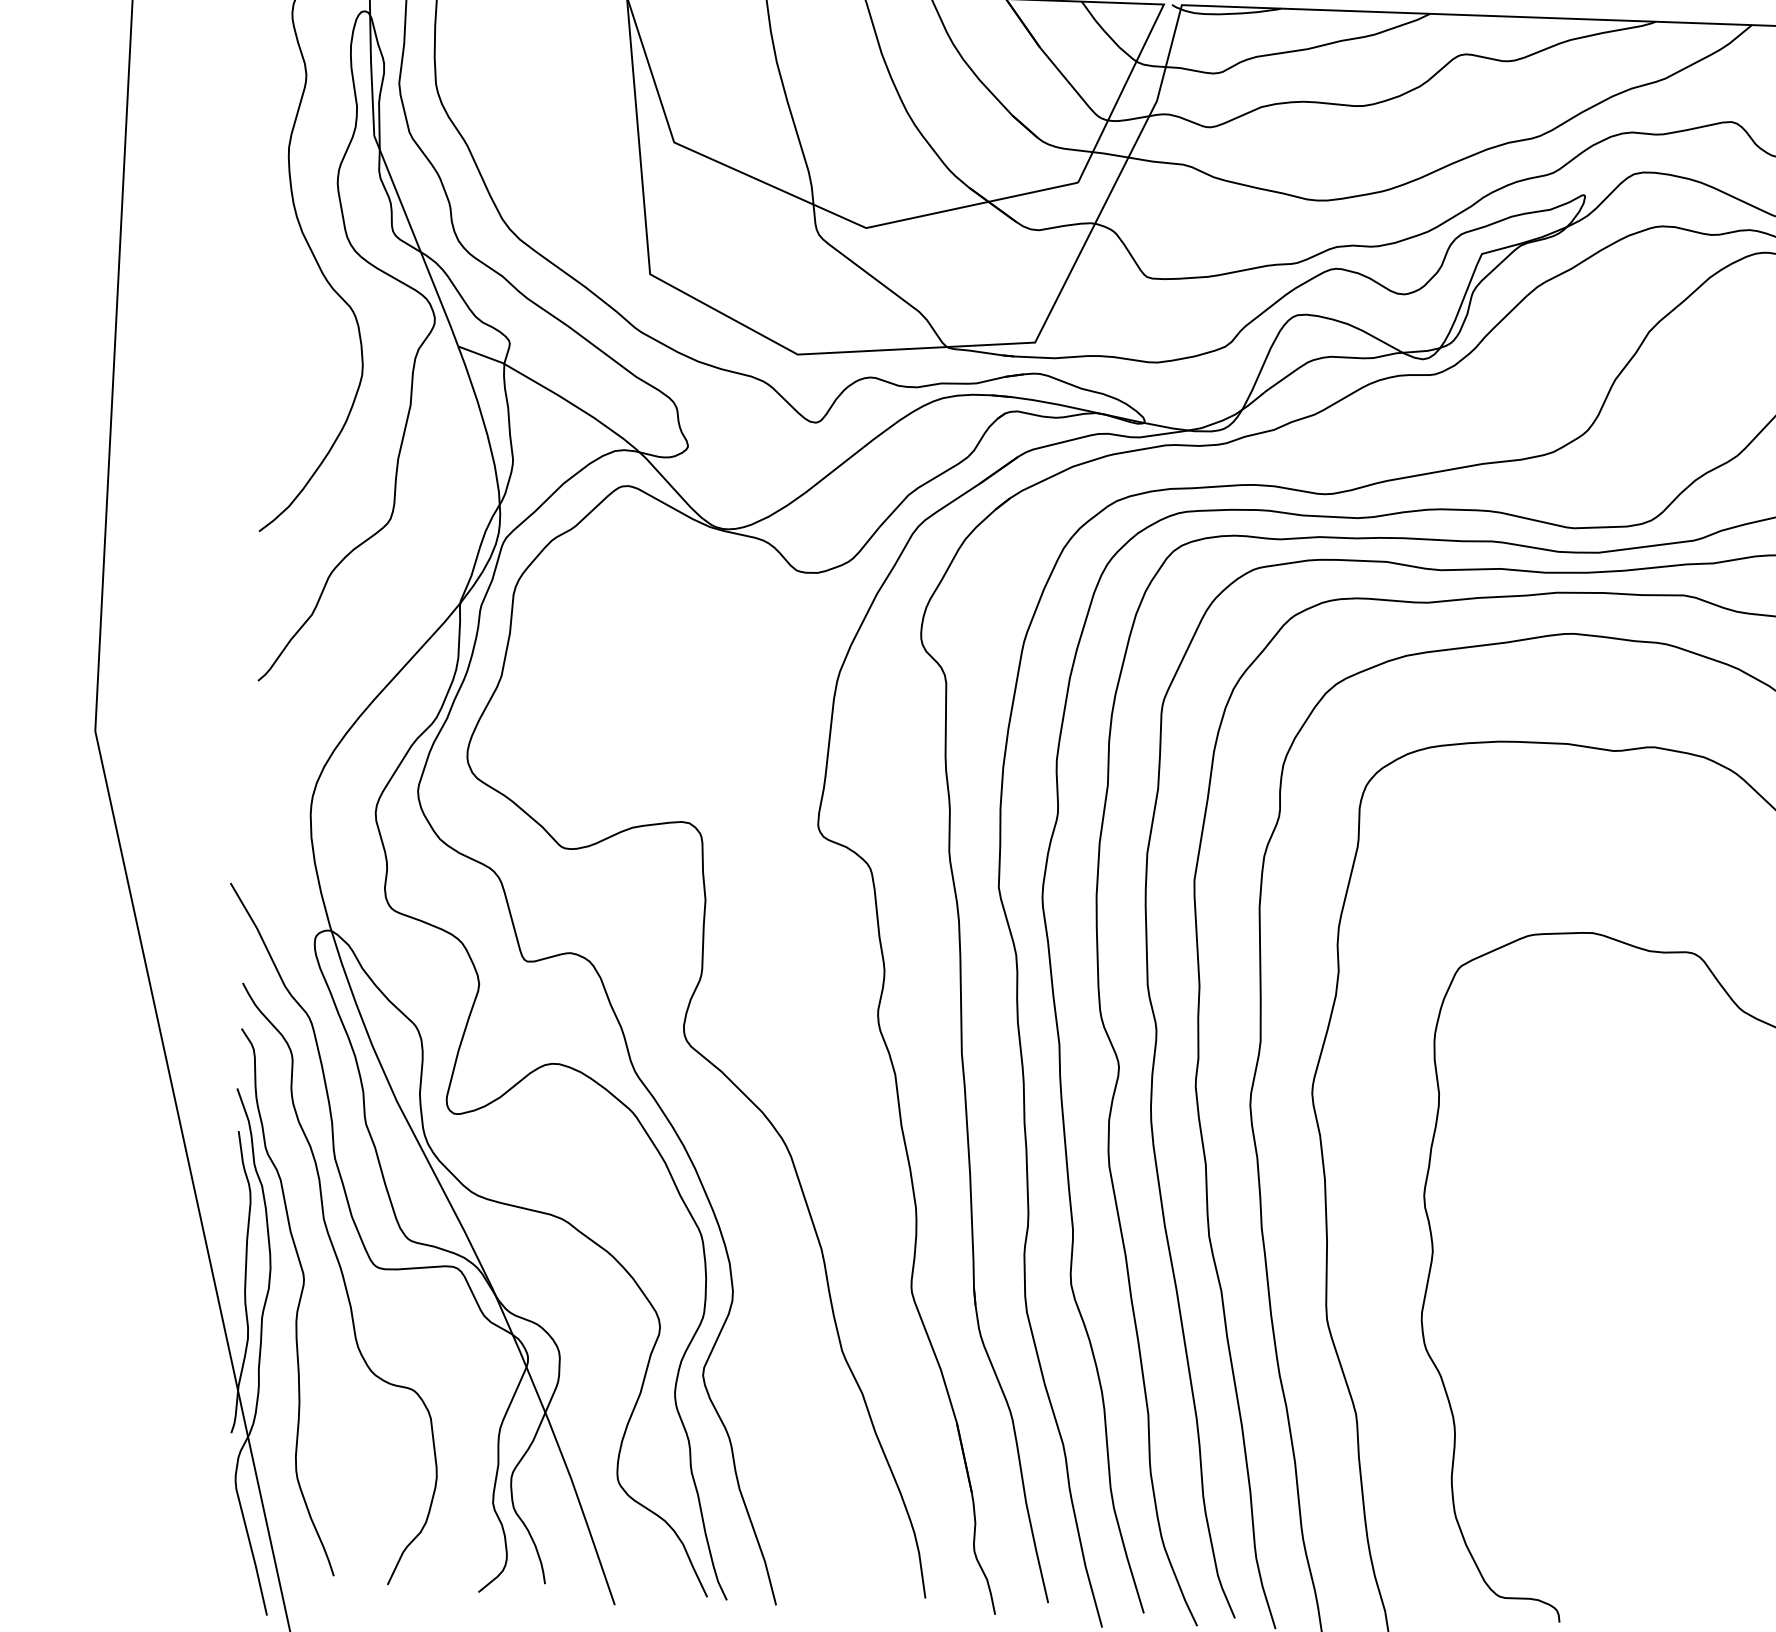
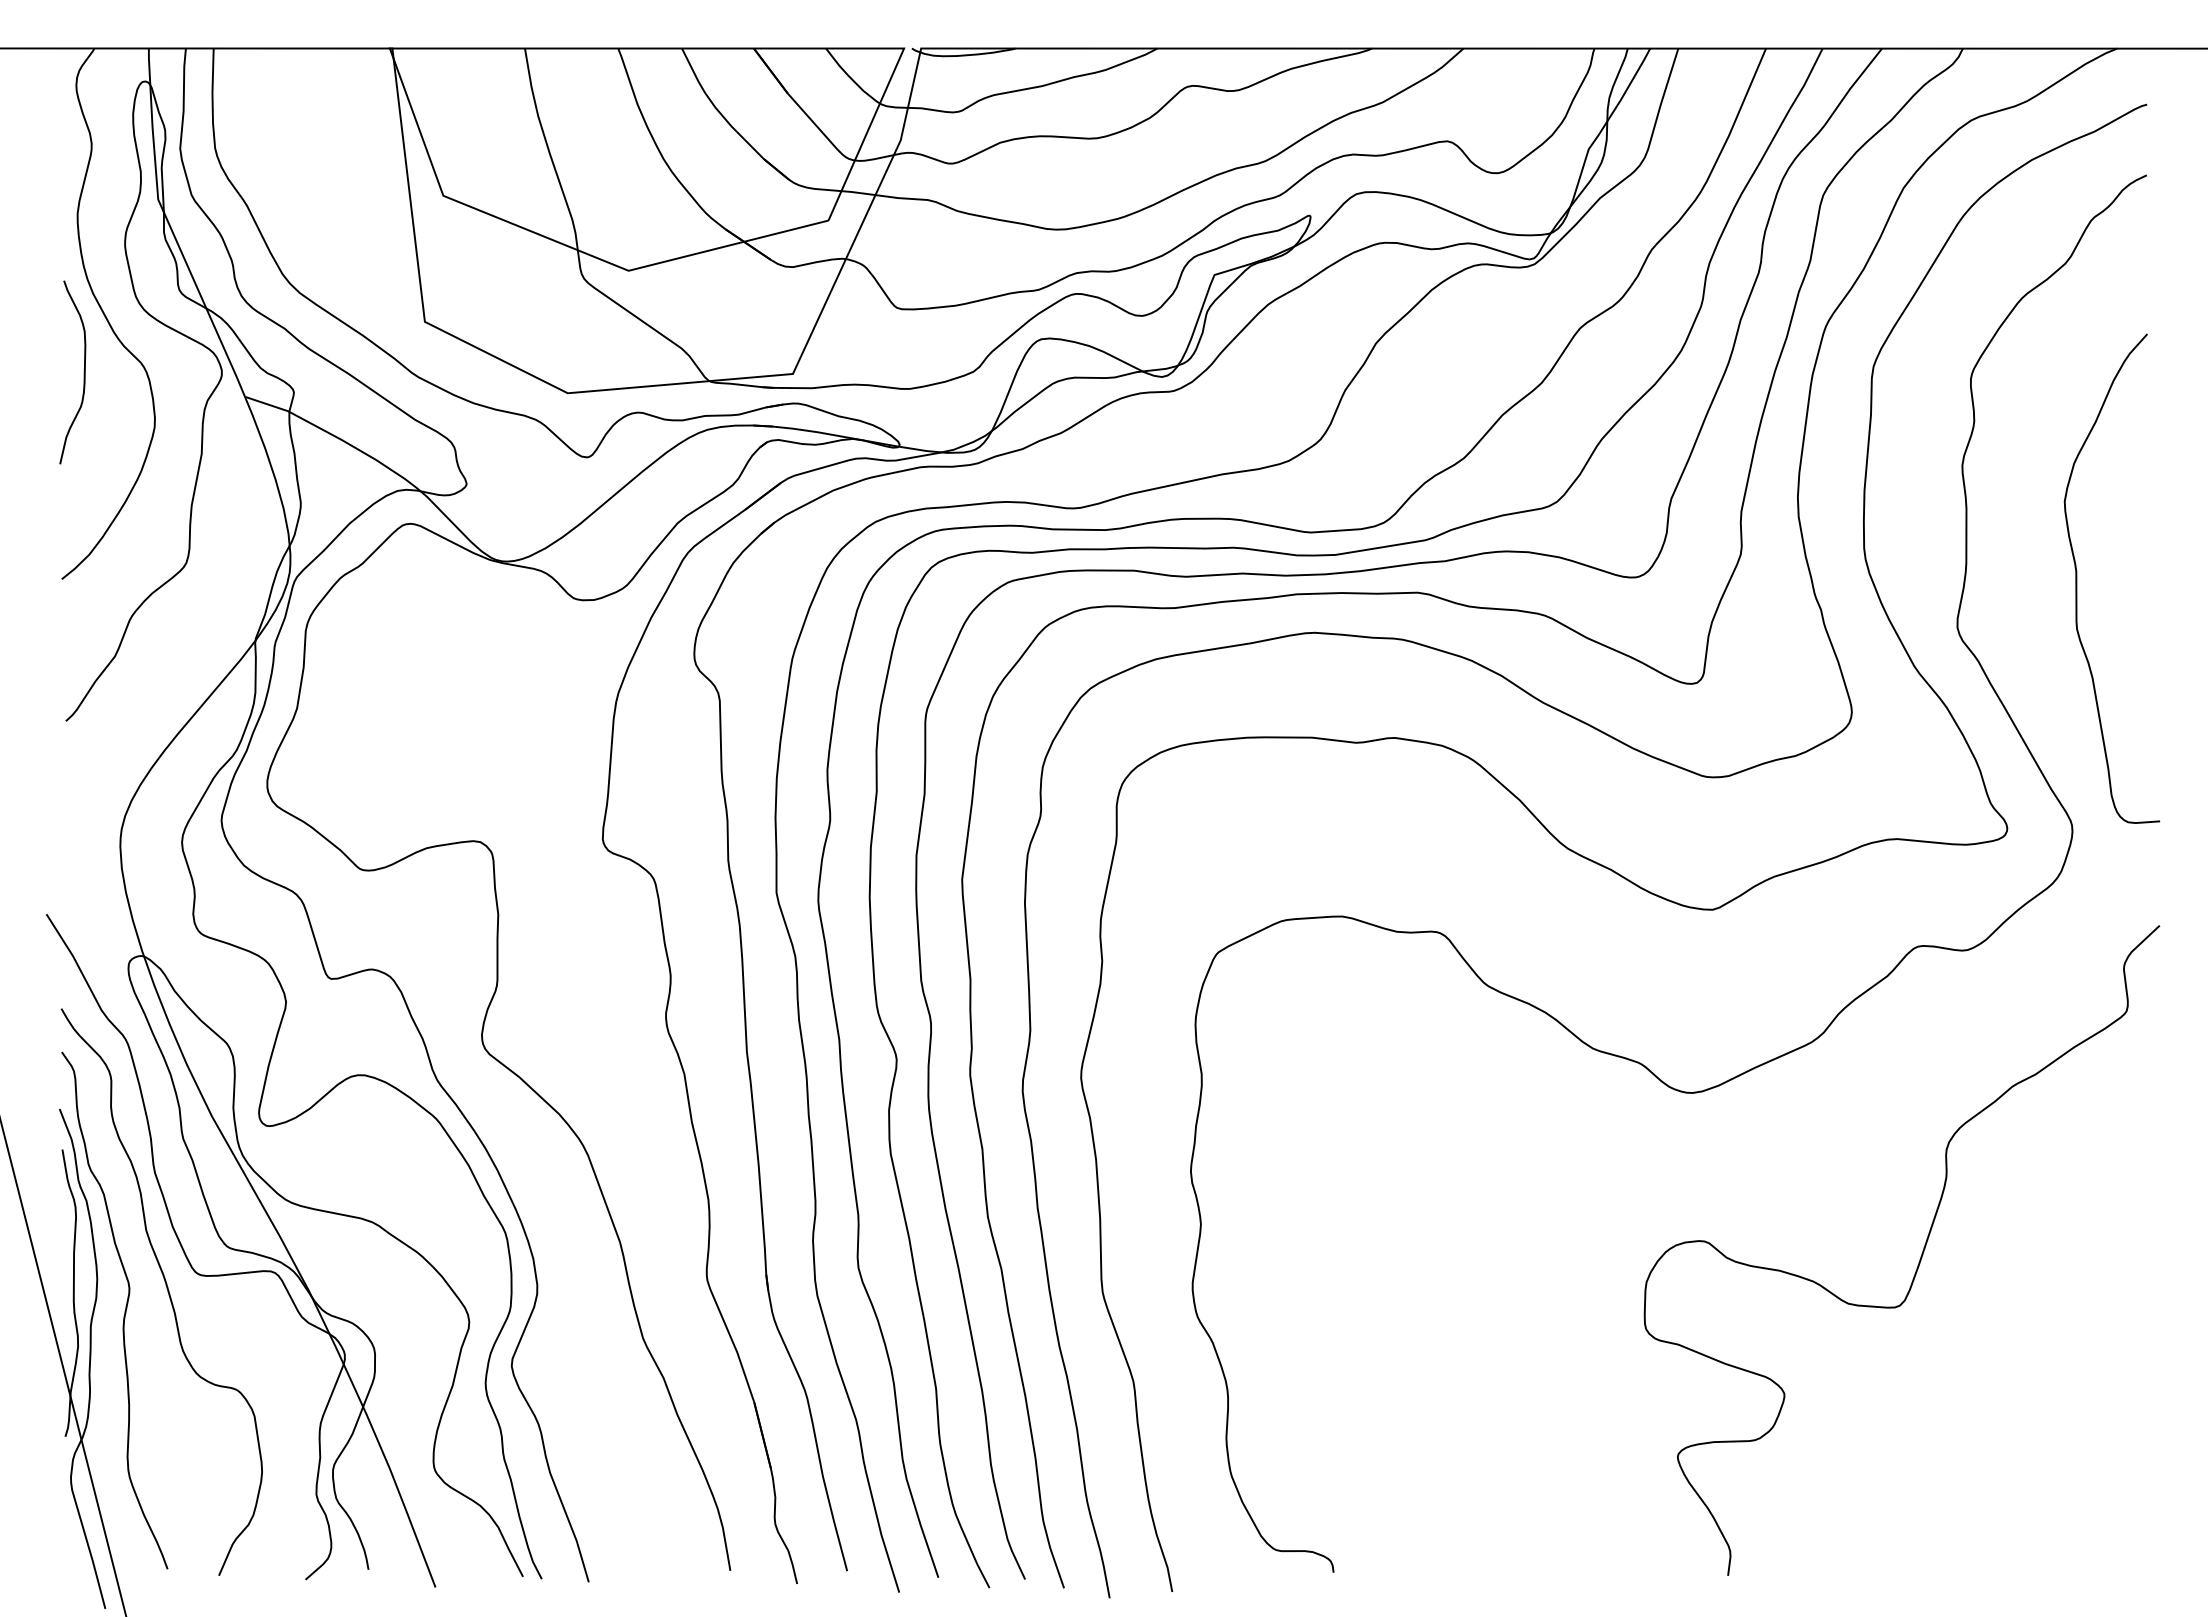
curve: (289, 314) -> (83, 372), added

